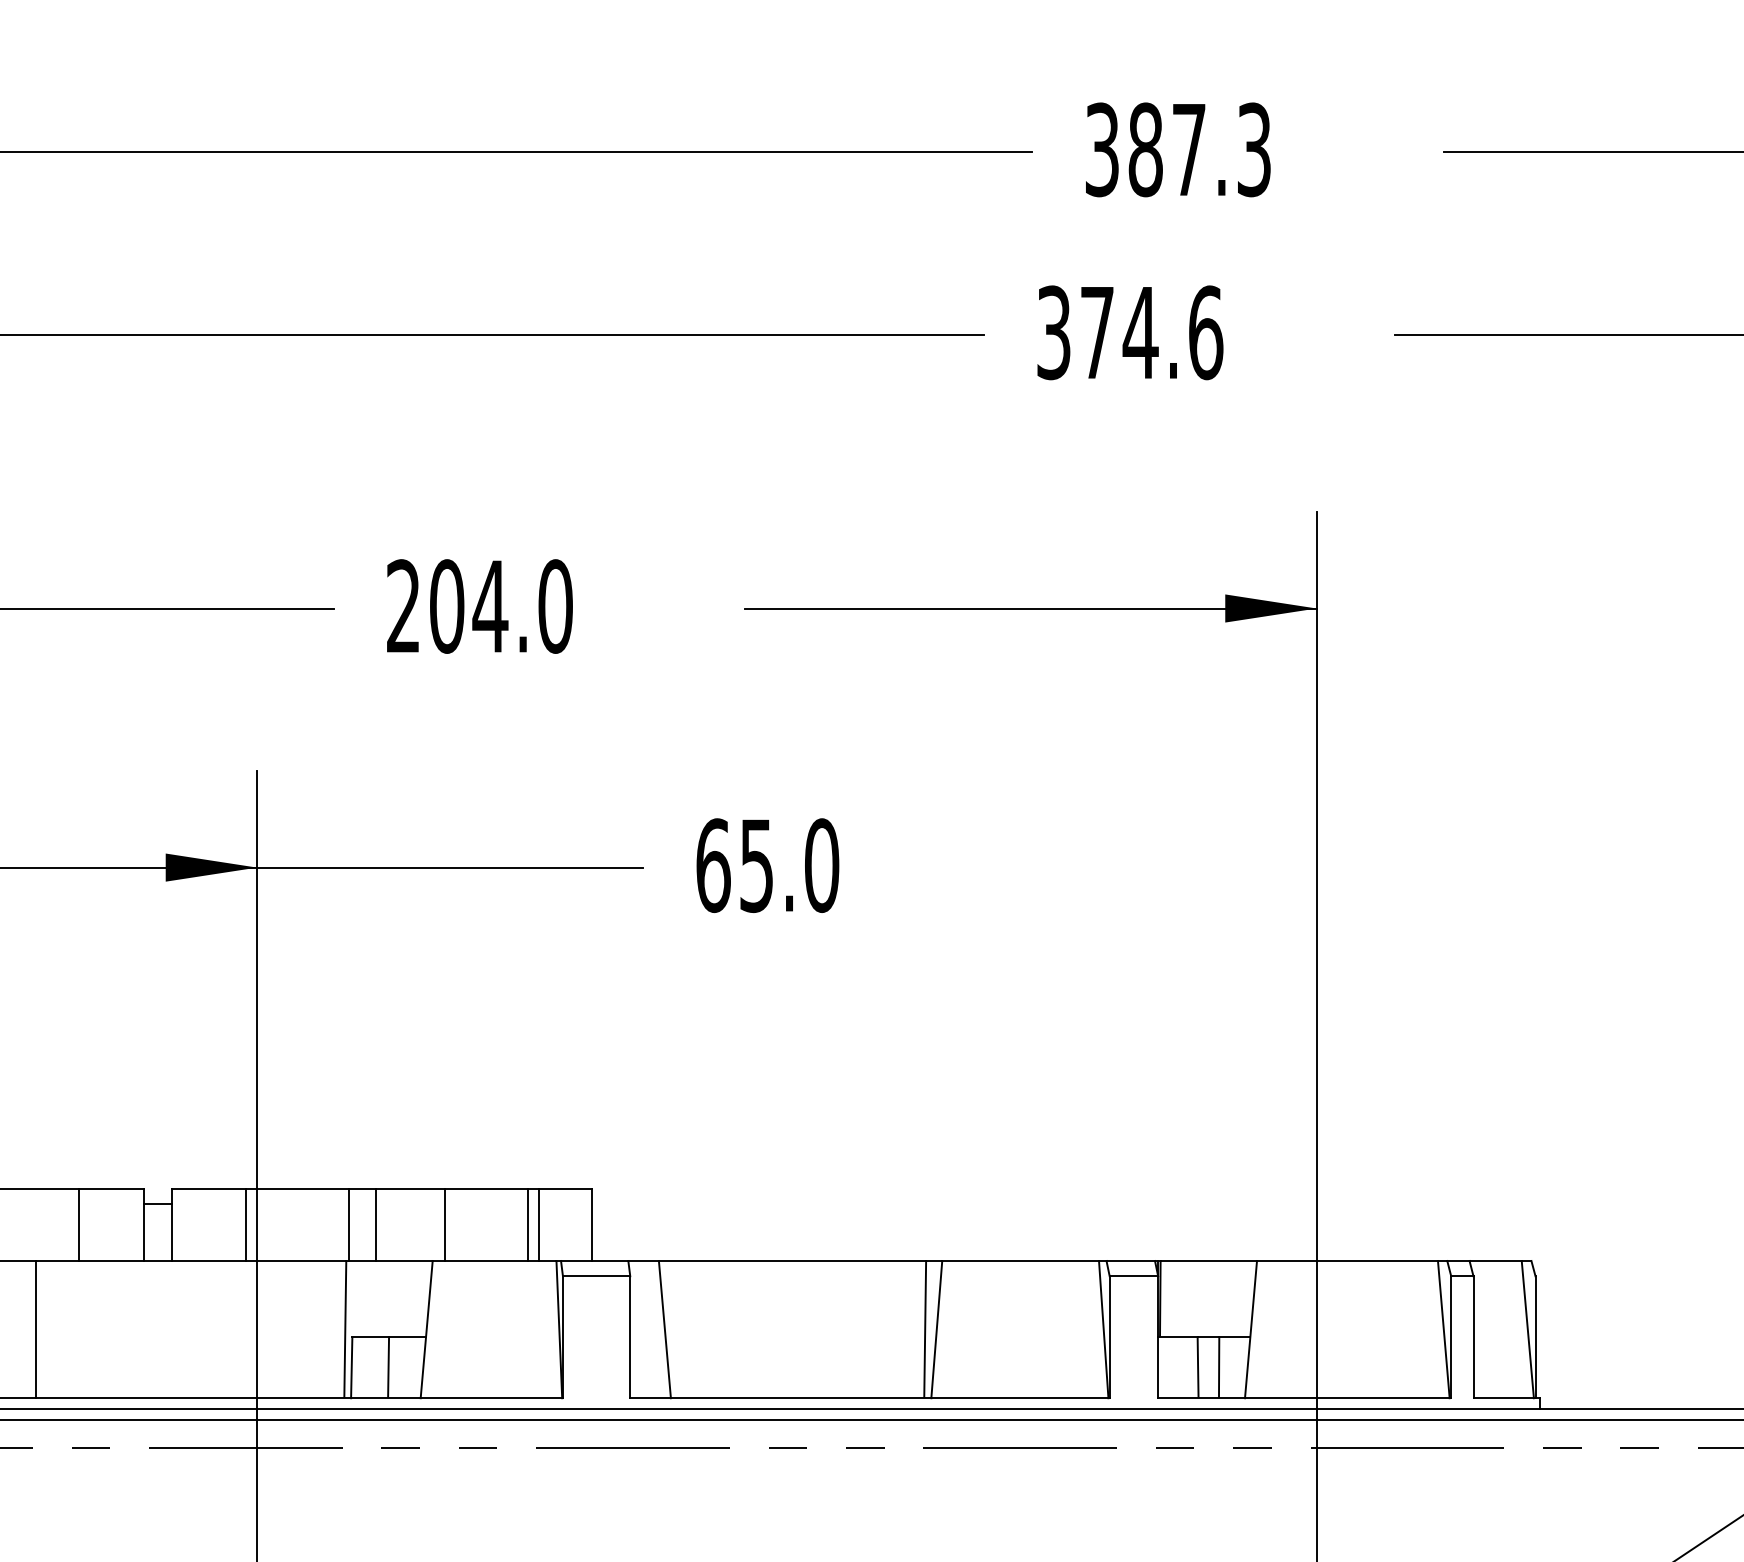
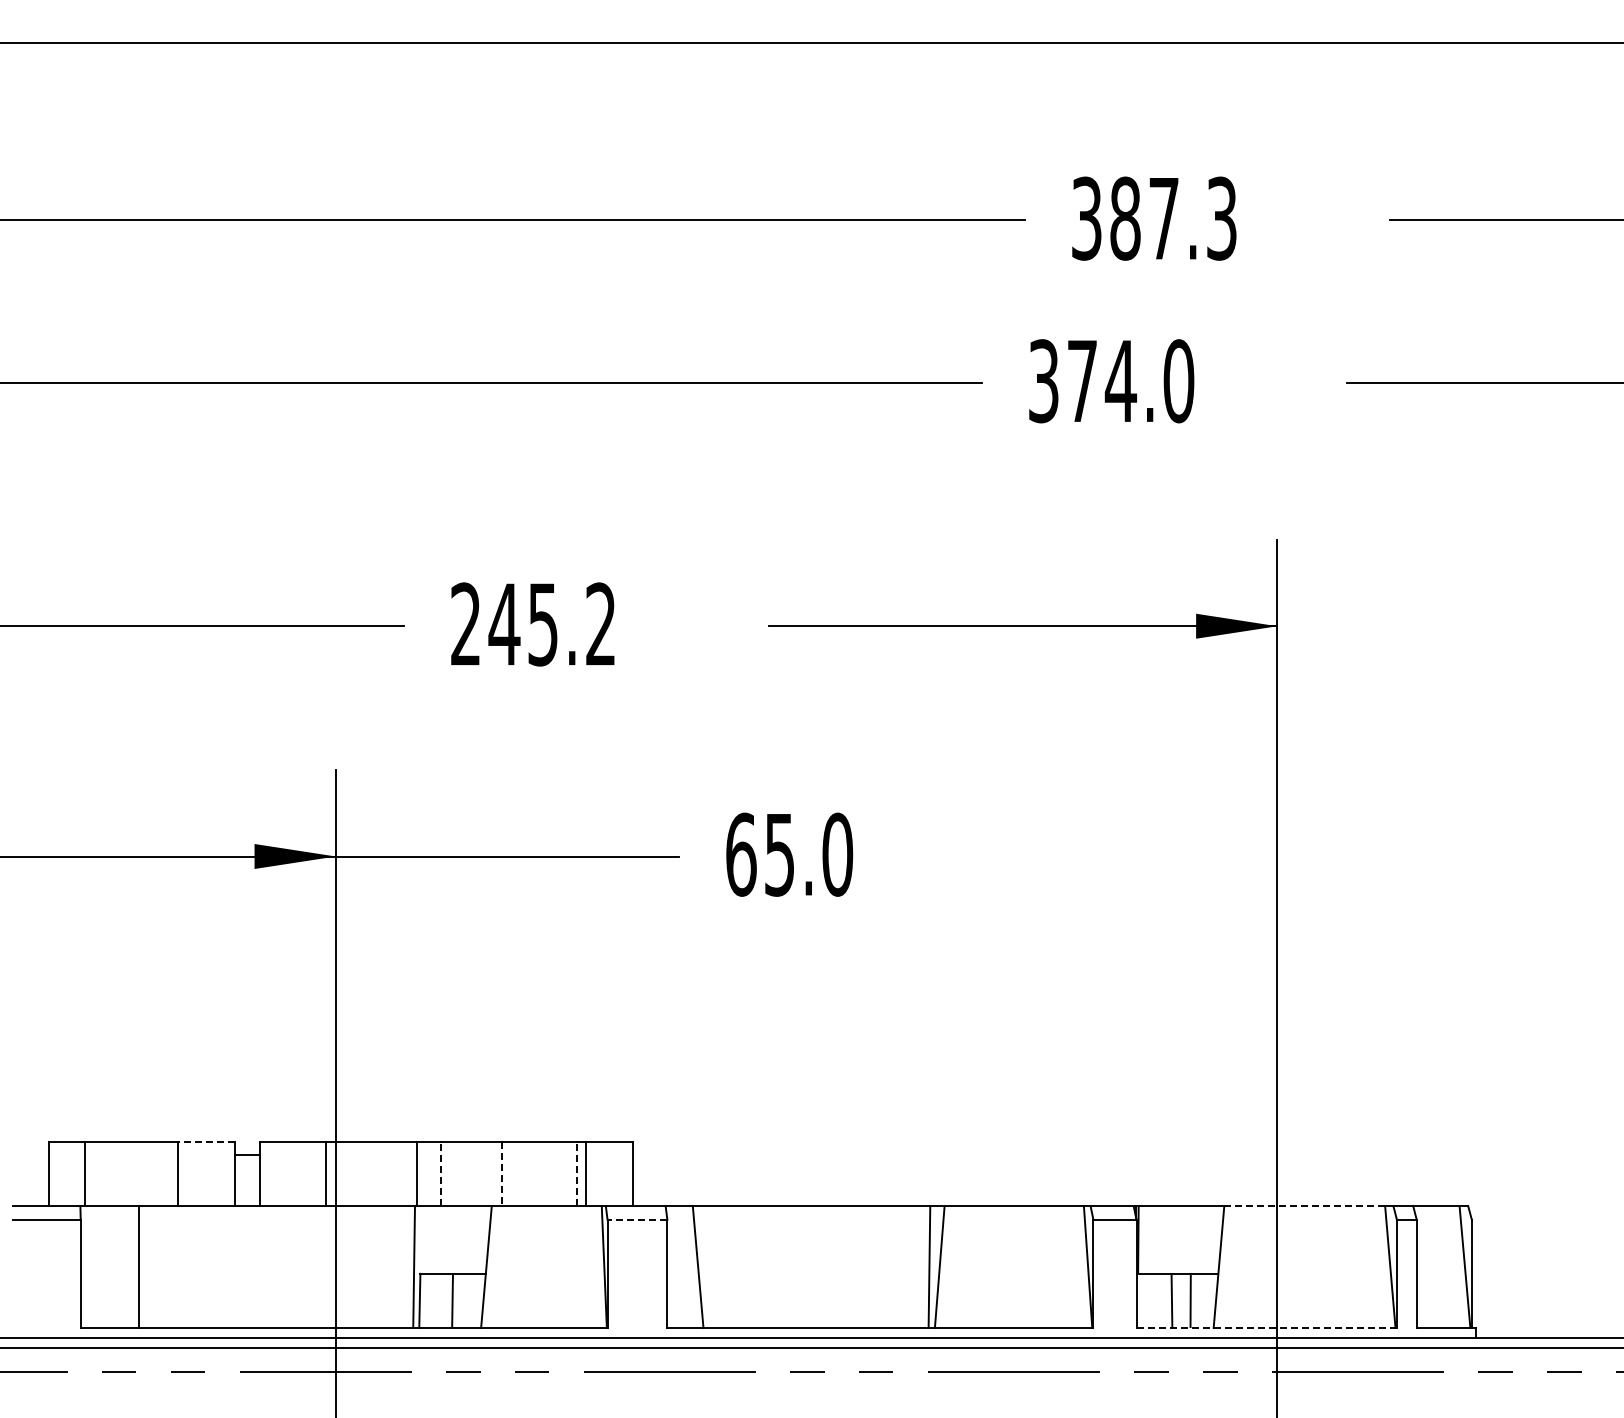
text: (1205, 333) -> (1178, 381), 374.6 -> 374.0
text: (501, 606) -> (552, 624), 204.0 -> 245.2
line: (111, 1188) -> (206, 1141), solid -> dashed
line: (376, 1224) -> (441, 1173), solid -> dashed
line: (528, 1224) -> (576, 1173), solid -> dashed
line: (444, 1225) -> (502, 1174), solid -> dashed
line: (1347, 1261) -> (1304, 1206), solid -> dashed
line: (596, 1276) -> (637, 1219), solid -> dashed
line: (1304, 1398) -> (1266, 1328), solid -> dashed

